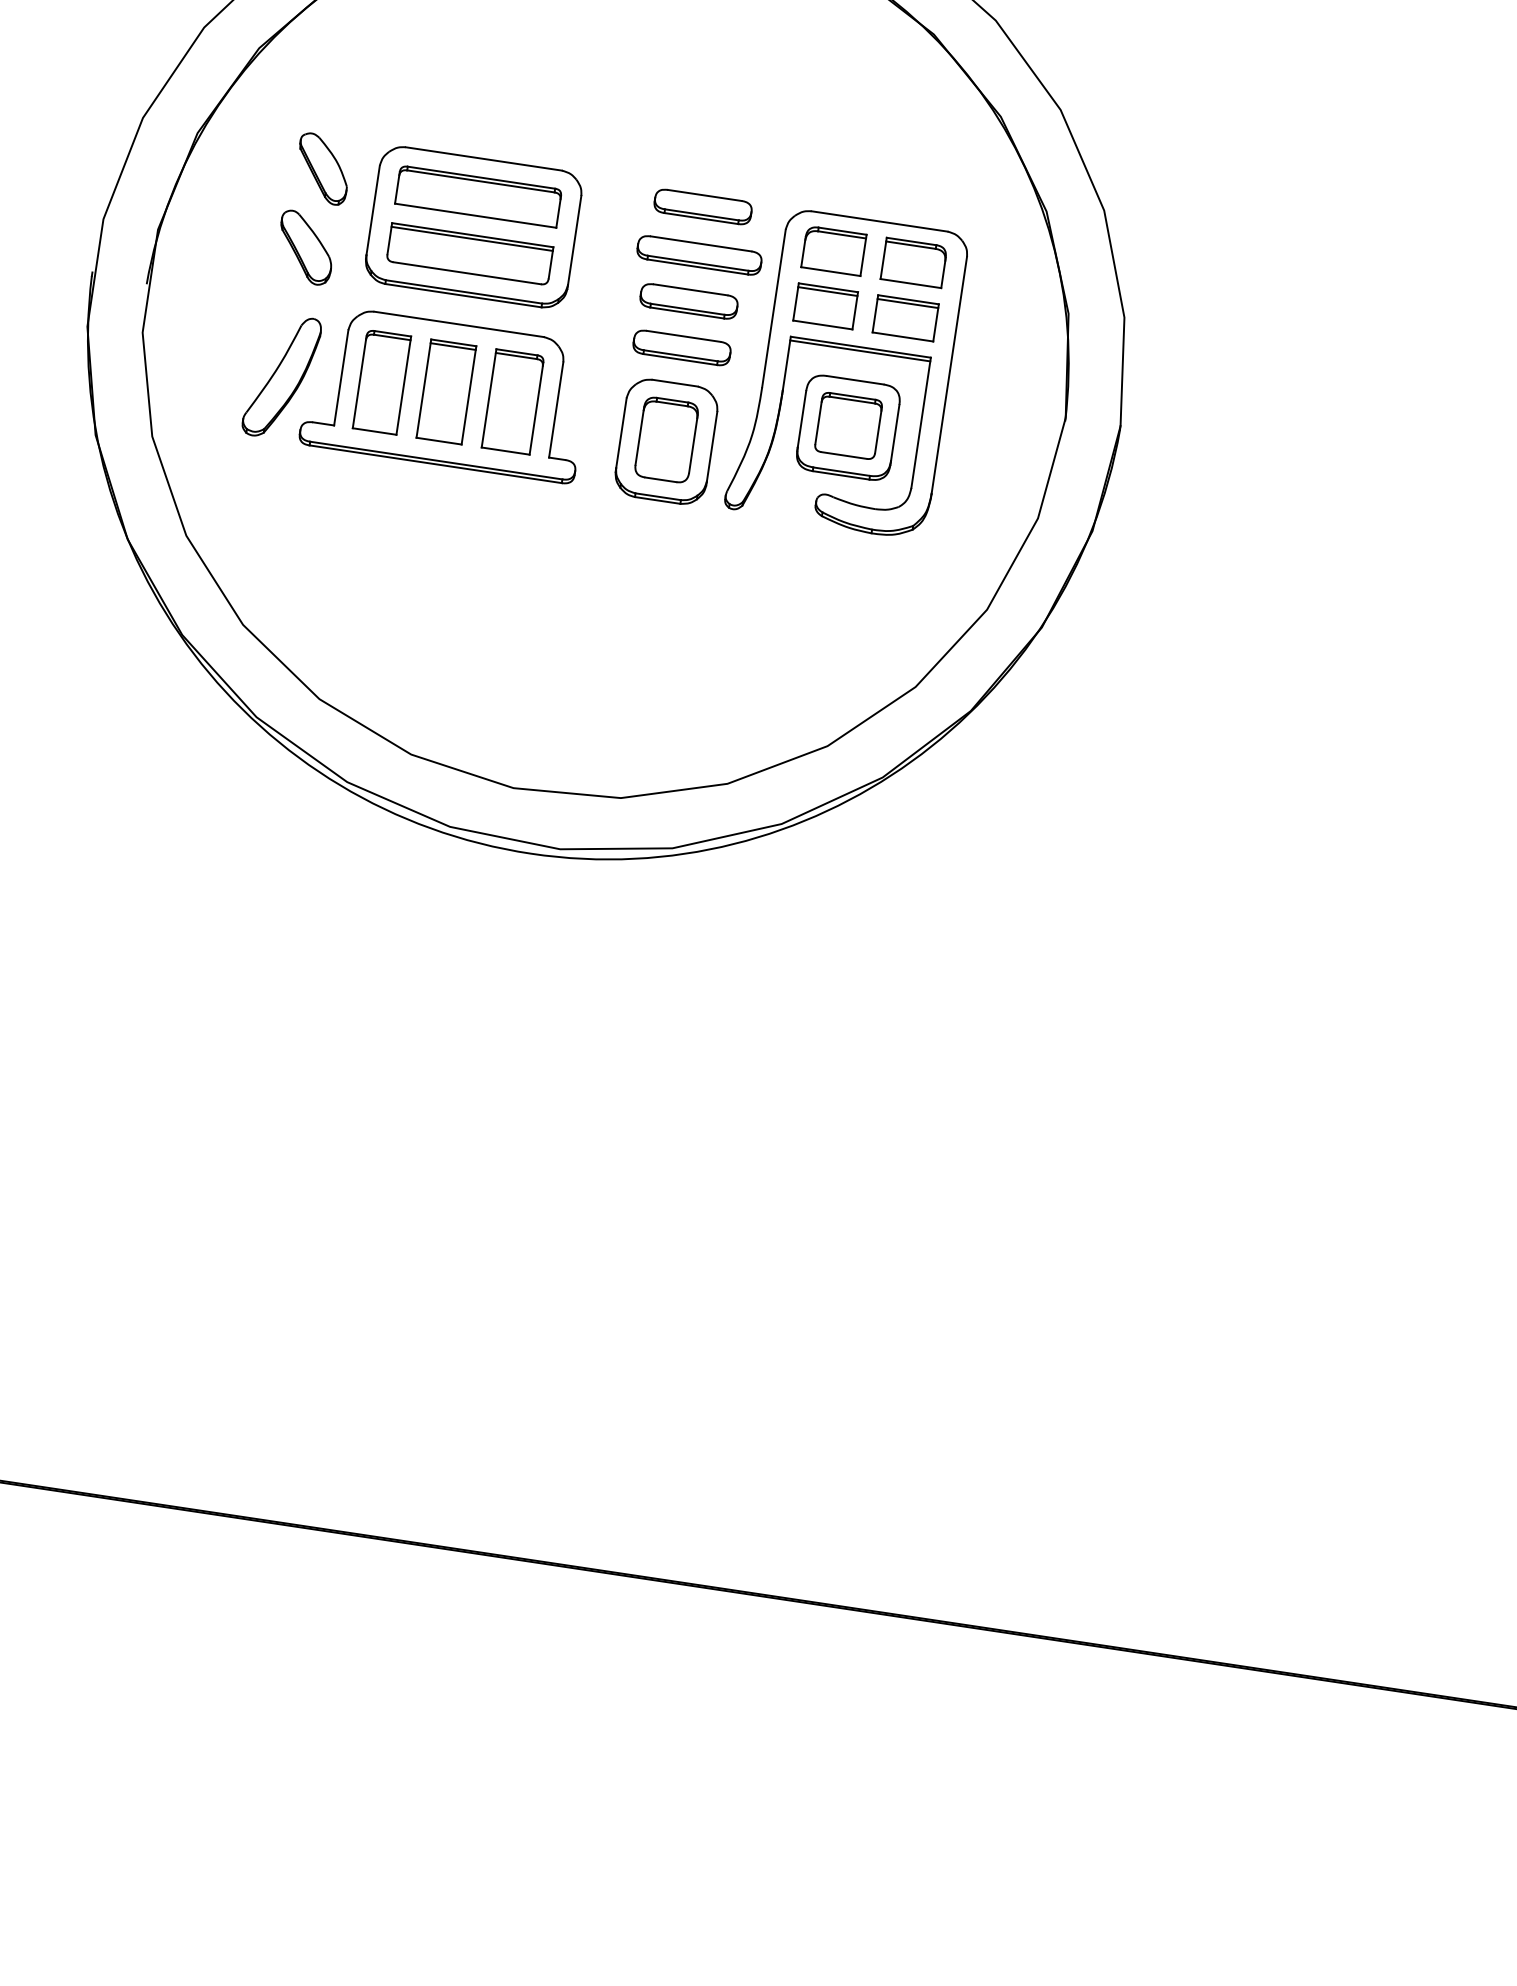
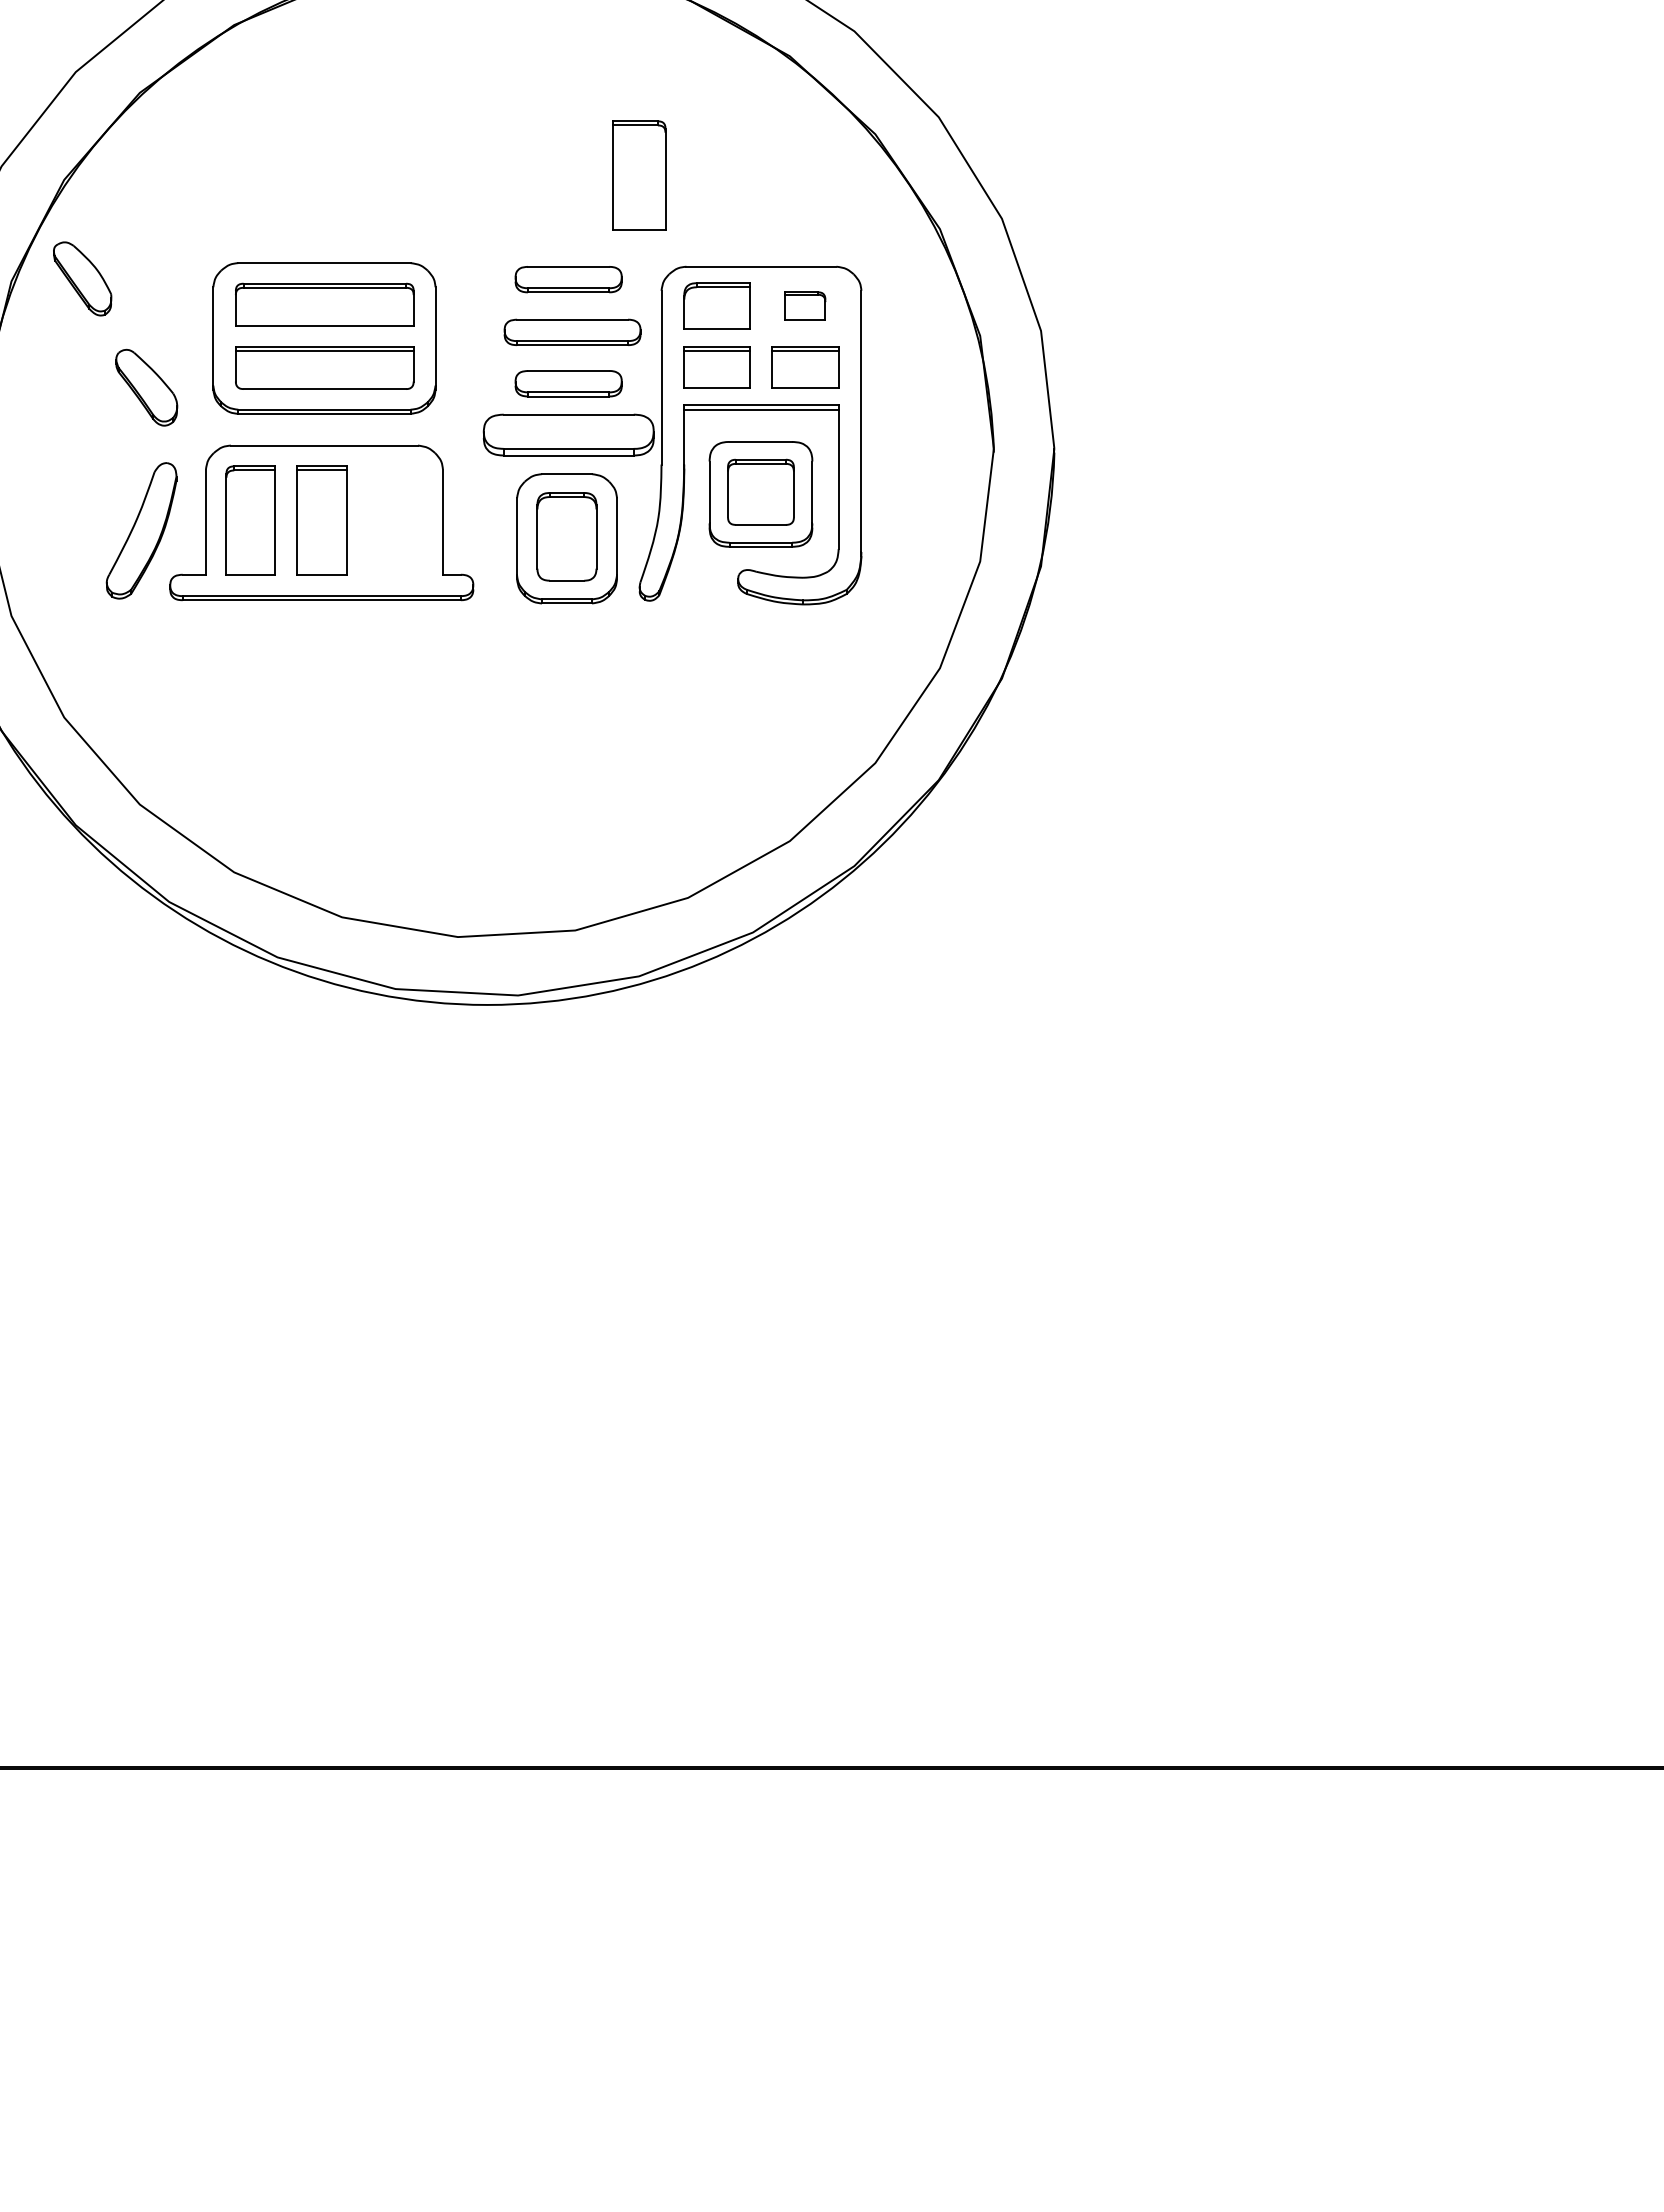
part: (323, 168) -> (82, 278), moved
part: (914, 262) -> (805, 305), size x0.6
part: (681, 347) -> (568, 434), size x1.6
part: (513, 401) -> (639, 175), moved

